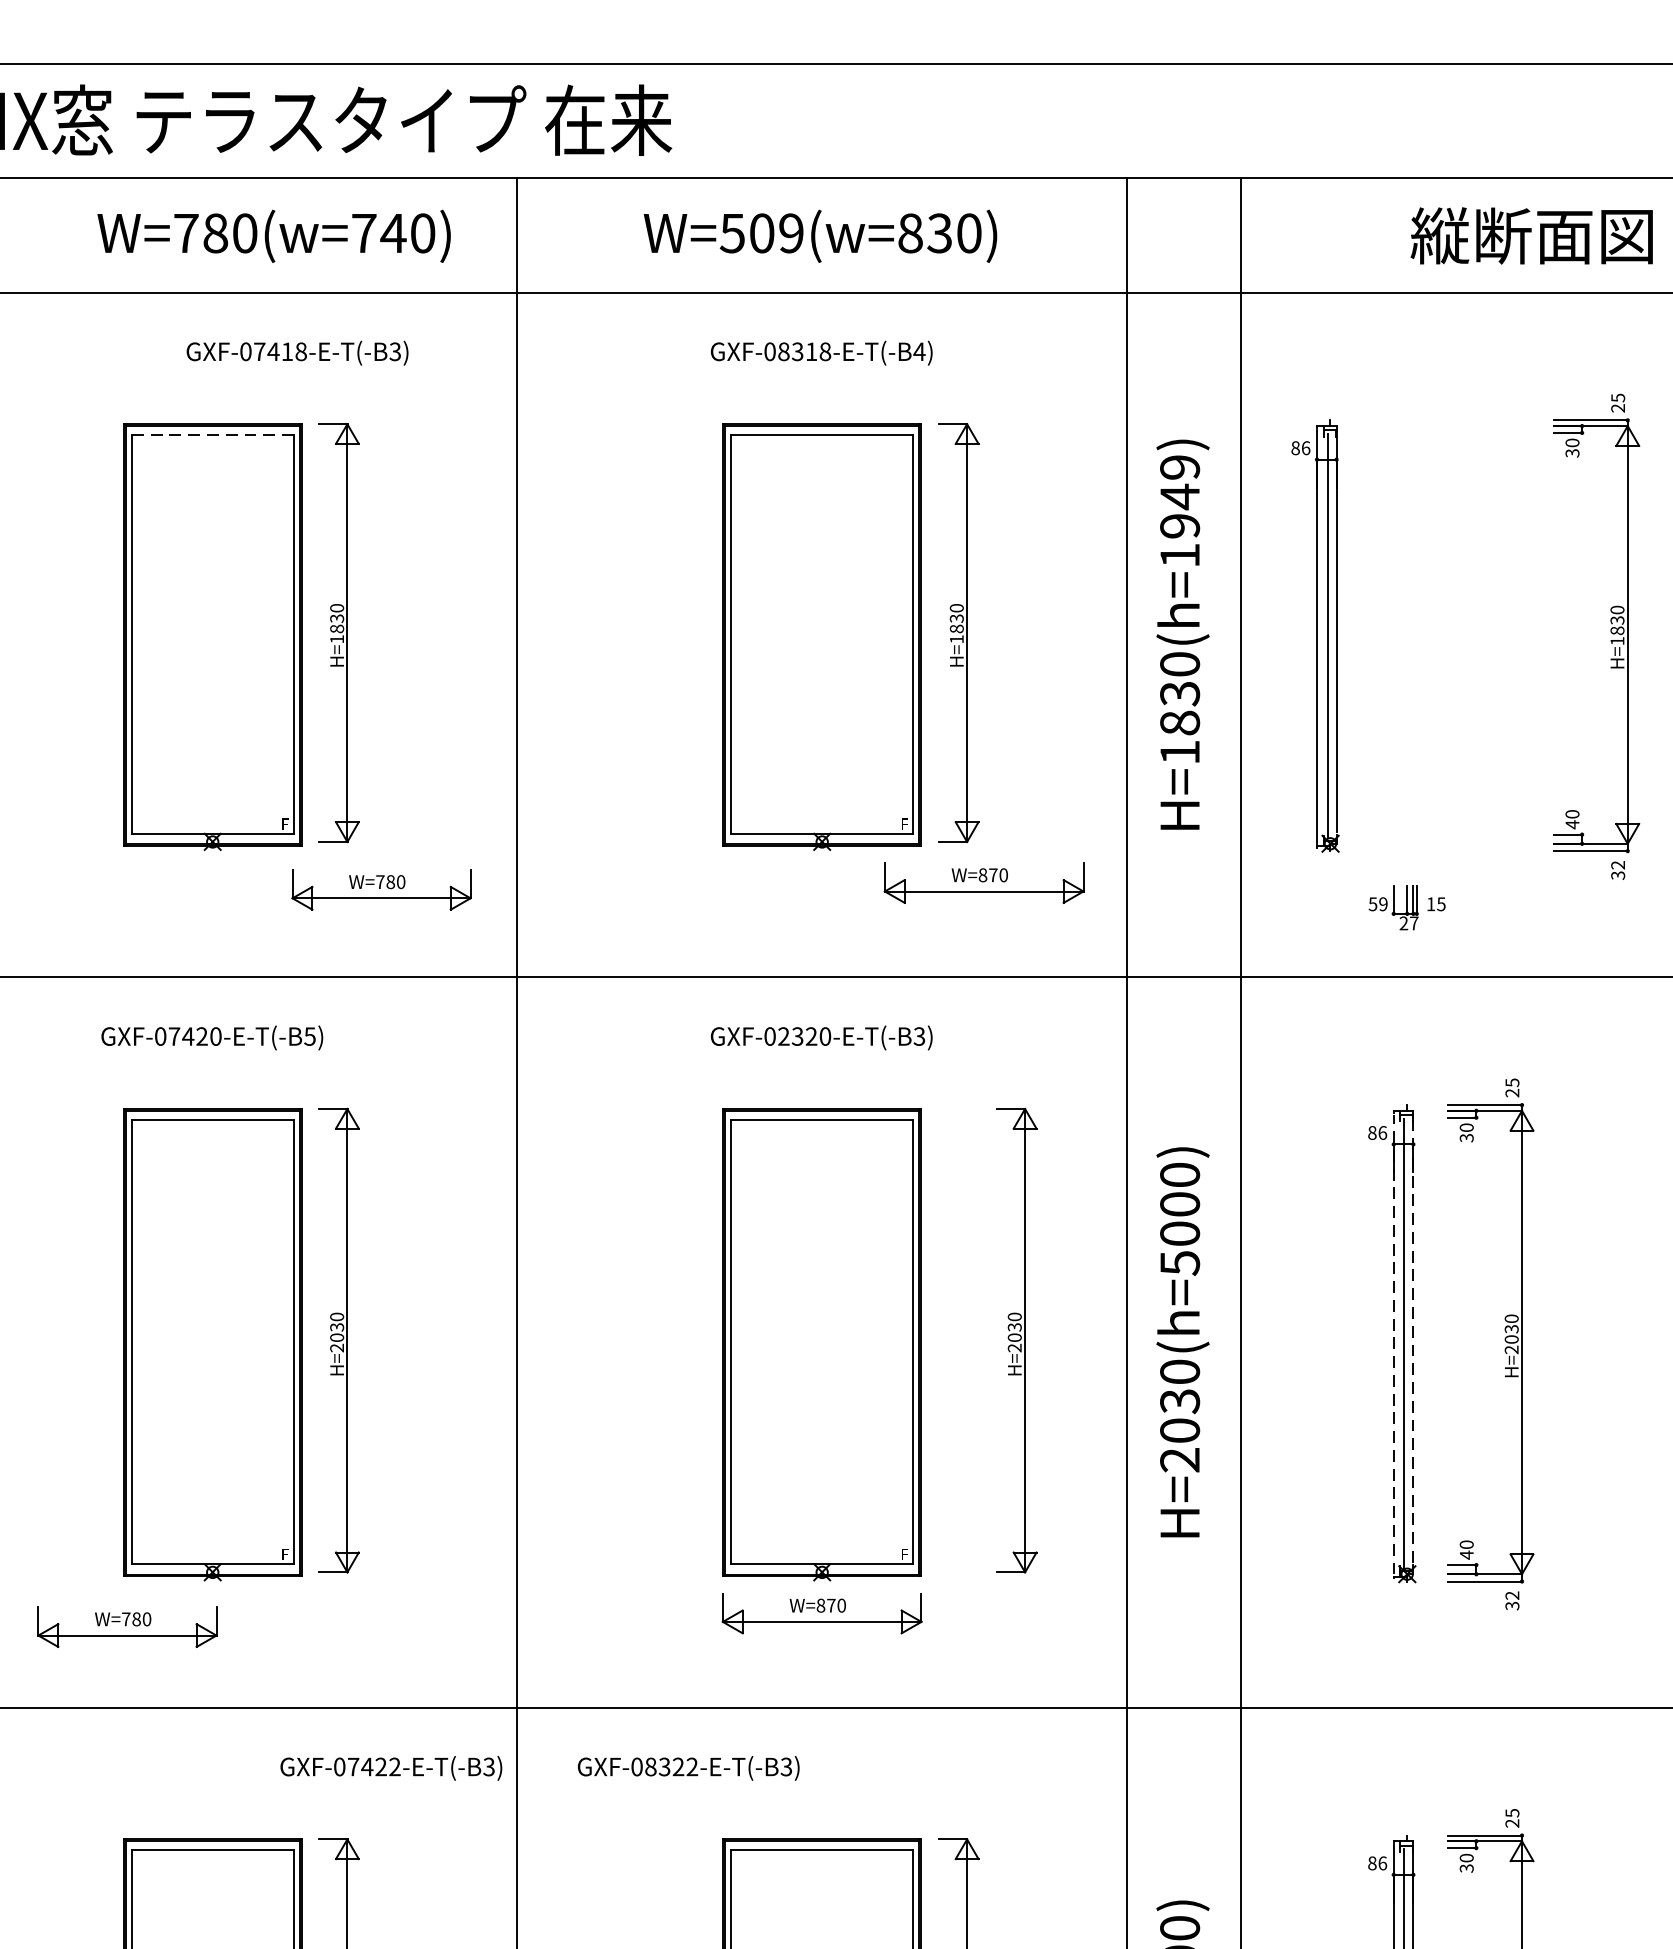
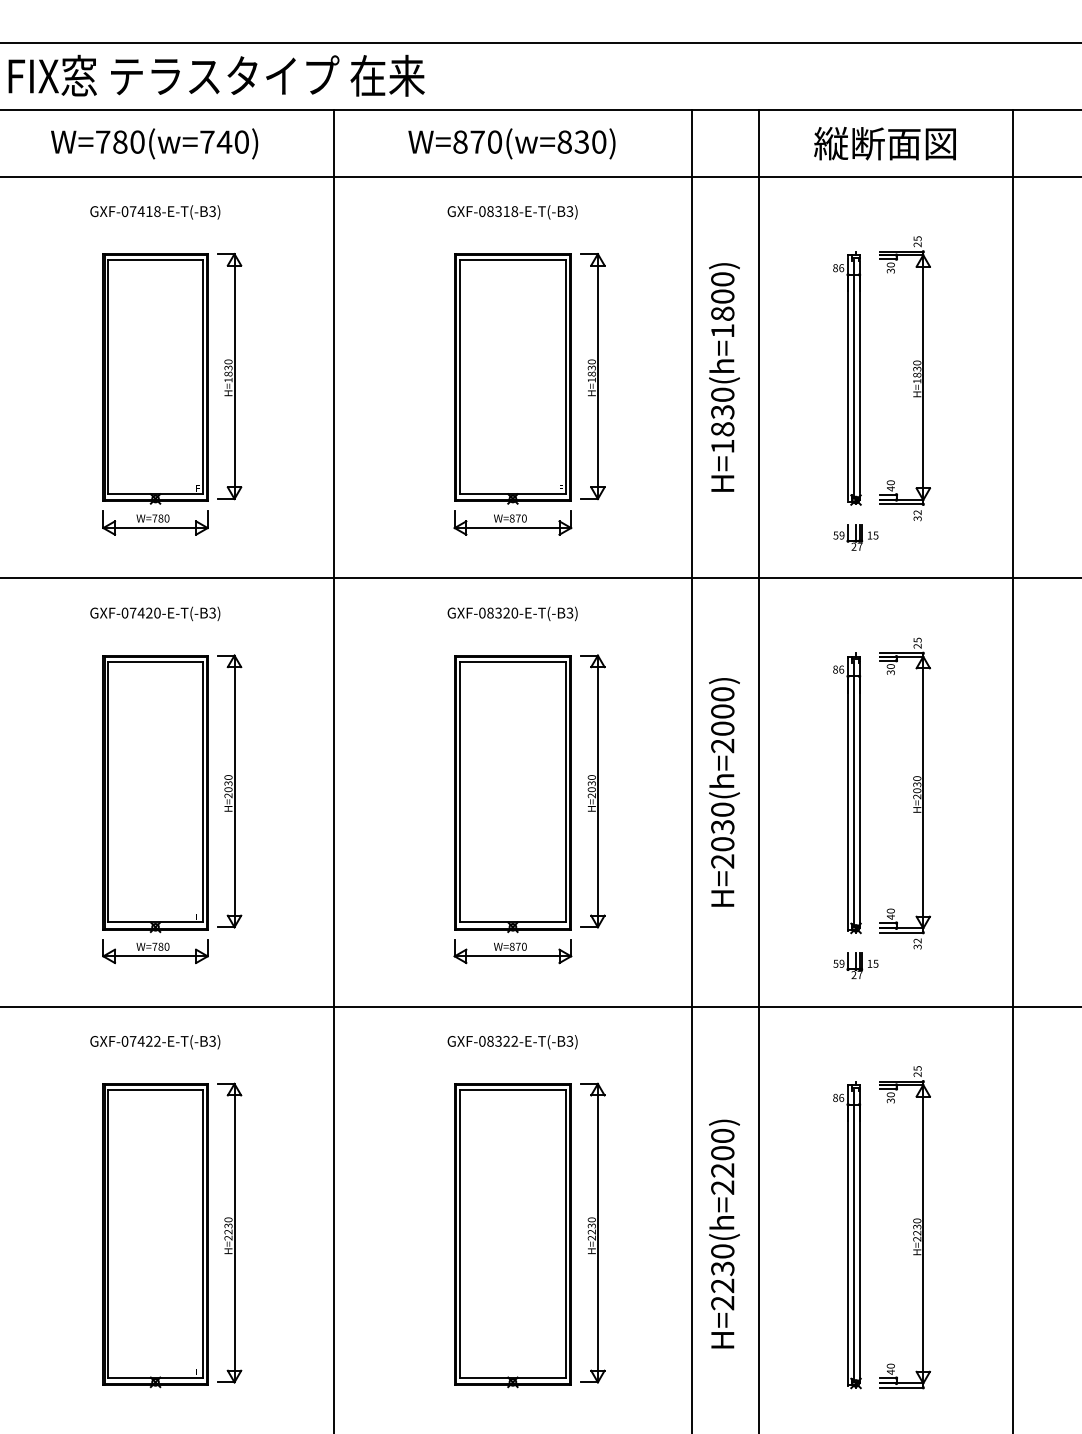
text: (761, 232) -> (477, 141), W=509(w=830) -> W=870(w=830)
text: (274, 235) -> (154, 143), moved
text: (1530, 235) -> (884, 143), moved
text: (918, 351) -> (569, 211), GXF-08318-E-T(-B4) -> GXF-08318-E-T(-B3)
text: (297, 353) -> (155, 212), moved
line: (214, 435) -> (156, 260), dashed -> solid
text: (1179, 496) -> (722, 296), H=1830(h=1949) -> H=1830(h=1800)
part: (1611, 633) -> (913, 376), moved
part: (1316, 636) -> (847, 378), moved
part: (983, 882) -> (512, 522), moved
part: (381, 888) -> (155, 522), moved
text: (309, 1035) -> (212, 612), GXF-07420-E-T(-B5) -> GXF-07420-E-T(-B3)
text: (783, 1035) -> (490, 612), GXF-02320-E-T(-B3) -> GXF-08320-E-T(-B3)
text: (1179, 1264) -> (722, 746), H=2030(h=5000) -> H=2030(h=2000)
part: (1015, 1340) -> (592, 791), moved
line: (1413, 1340) -> (859, 791), dashed -> solid
line: (1394, 1344) -> (848, 793), dashed -> solid
part: (127, 1627) -> (155, 951), moved
part: (1406, 1637) -> (855, 965), added
text: (391, 1768) -> (155, 1042), moved
text: (688, 1768) -> (512, 1042), moved

